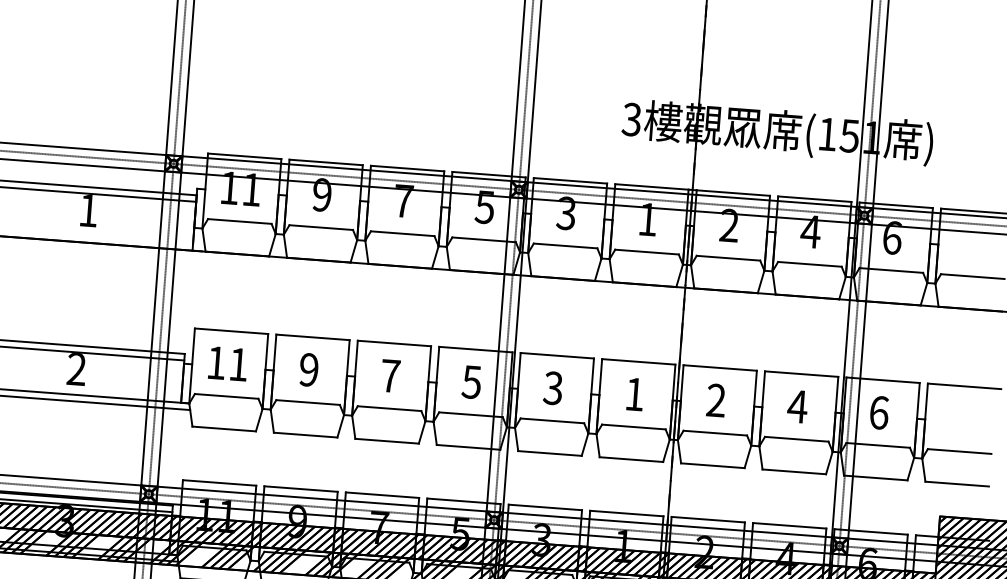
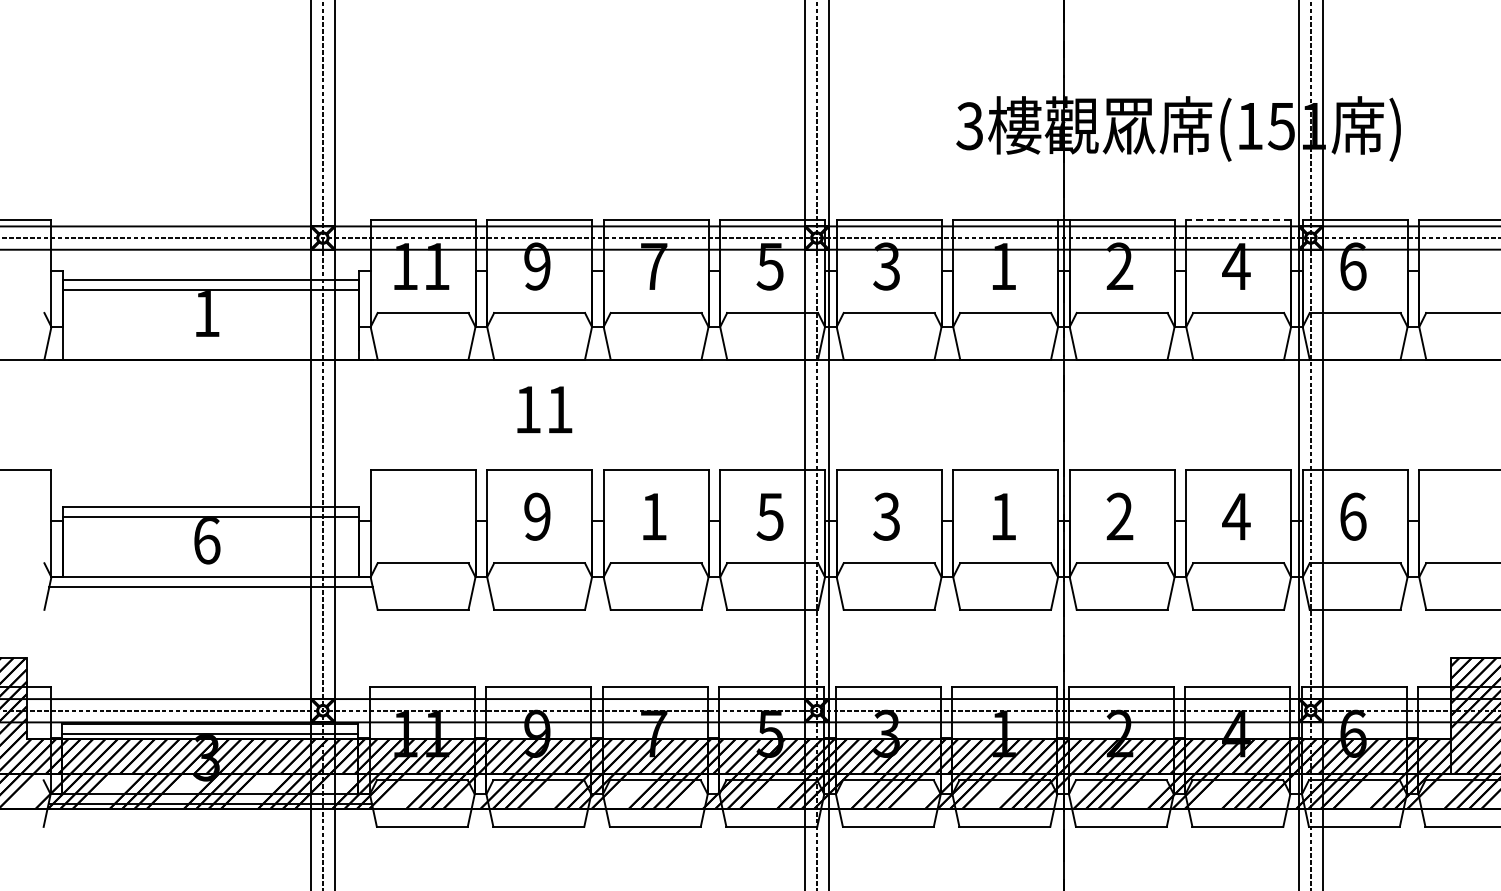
line: (814, 198) -> (1238, 219), solid -> dashed
text: (228, 363) -> (544, 409), moved
text: (76, 369) -> (206, 541), 2 -> 6
text: (390, 375) -> (654, 516), 7 -> 1

